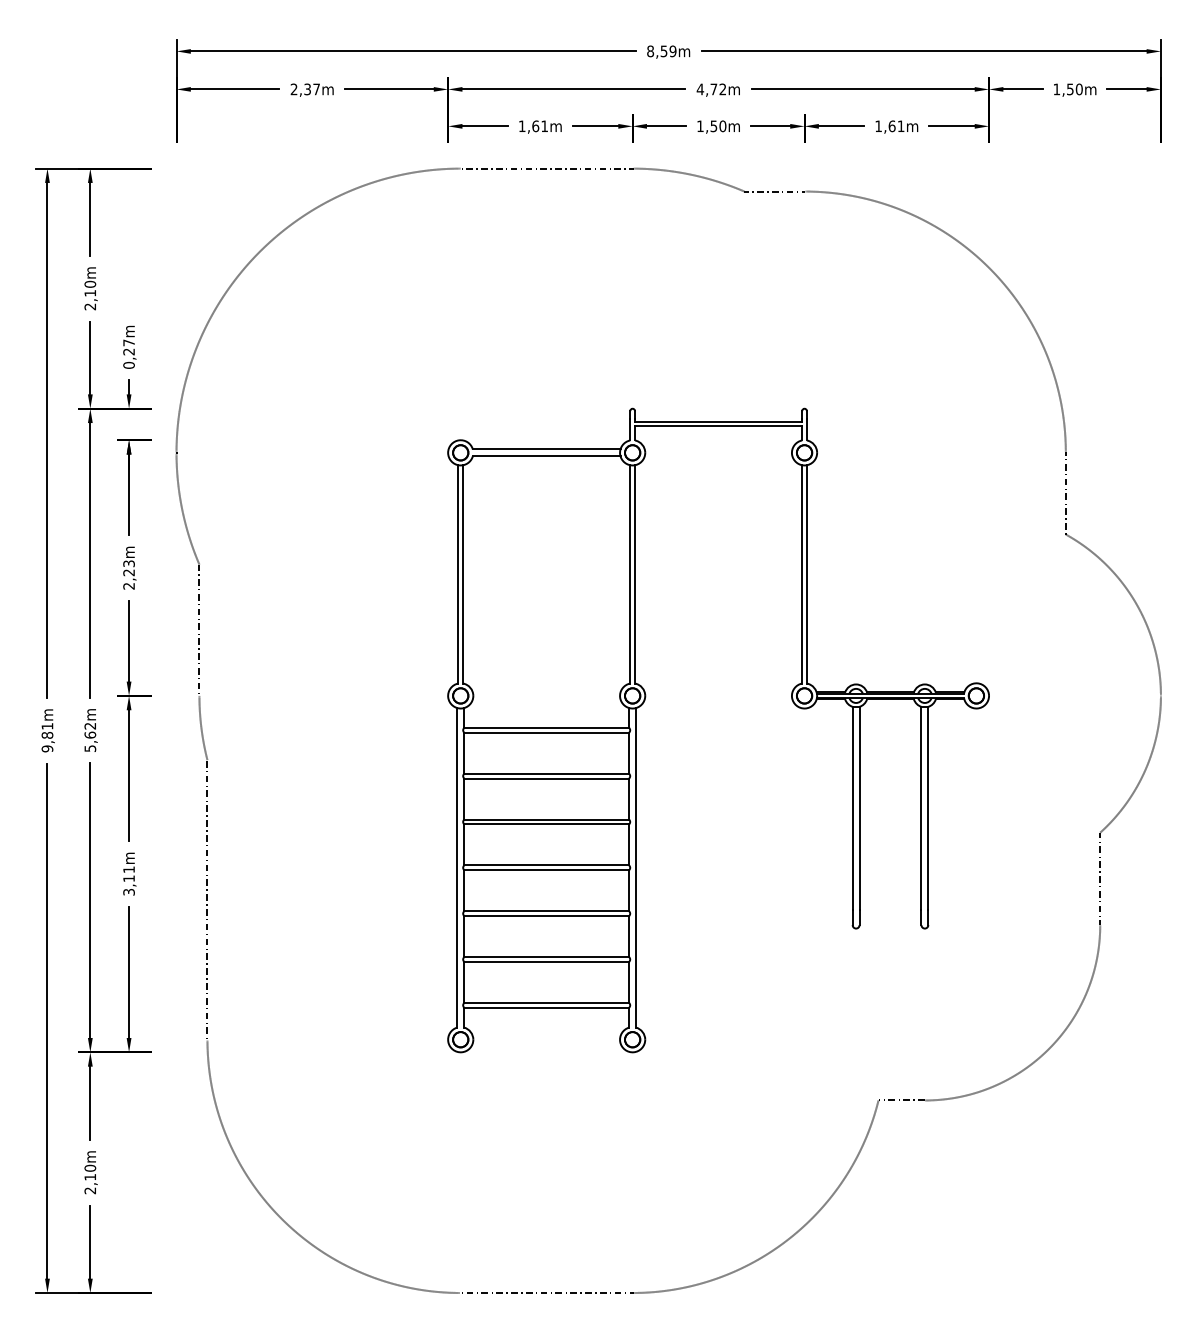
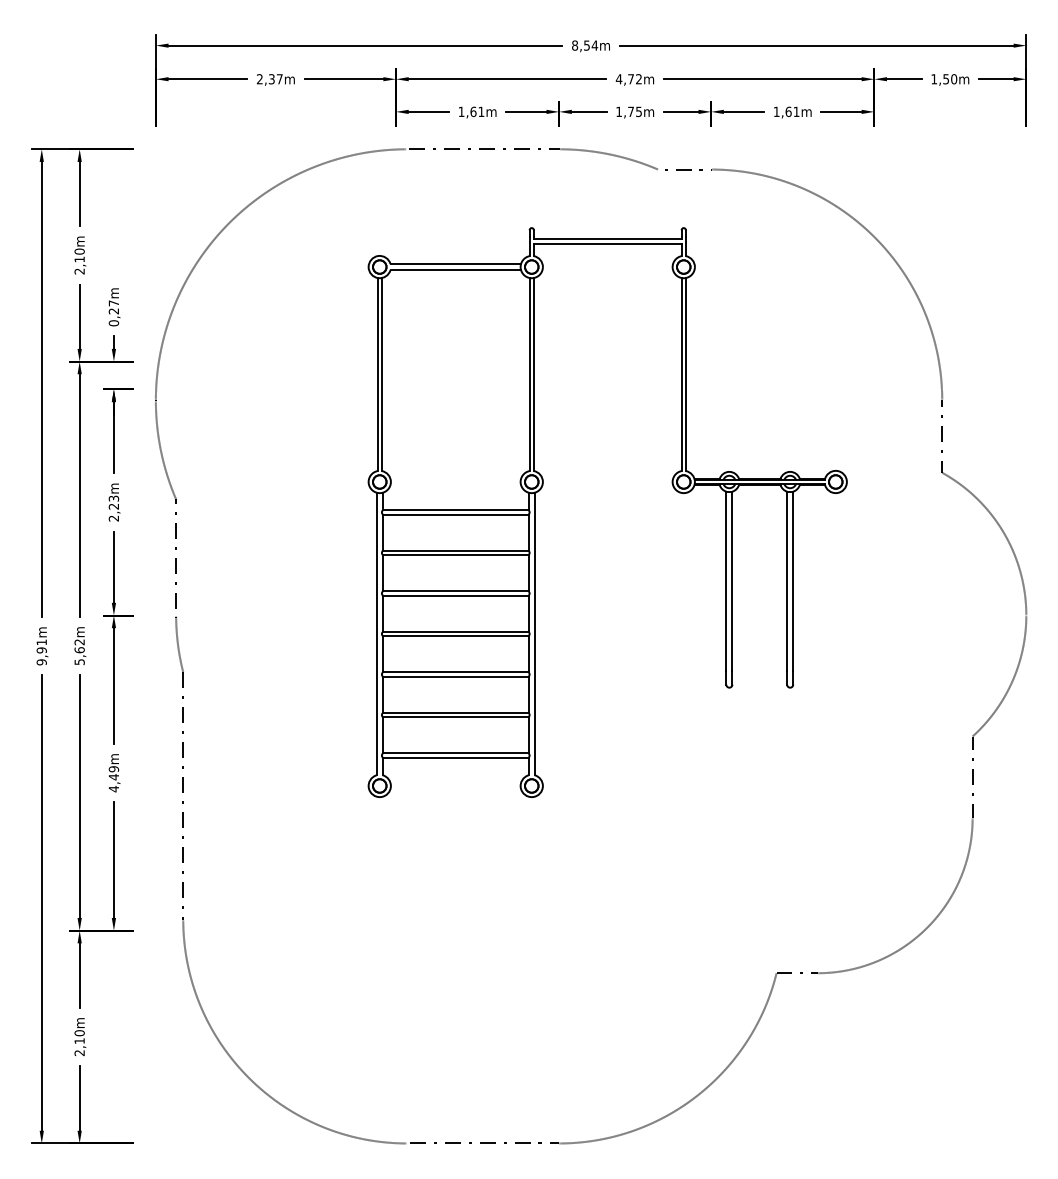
text: (672, 51) -> (594, 45), 8,59m -> 8,54m
text: (718, 126) -> (635, 112), 1,50m -> 1,75m
part: (645, 700) -> (543, 486), moved
text: (47, 735) -> (41, 650), 9,81m -> 9,91m
text: (128, 880) -> (113, 778), 3,11m -> 4,49m

